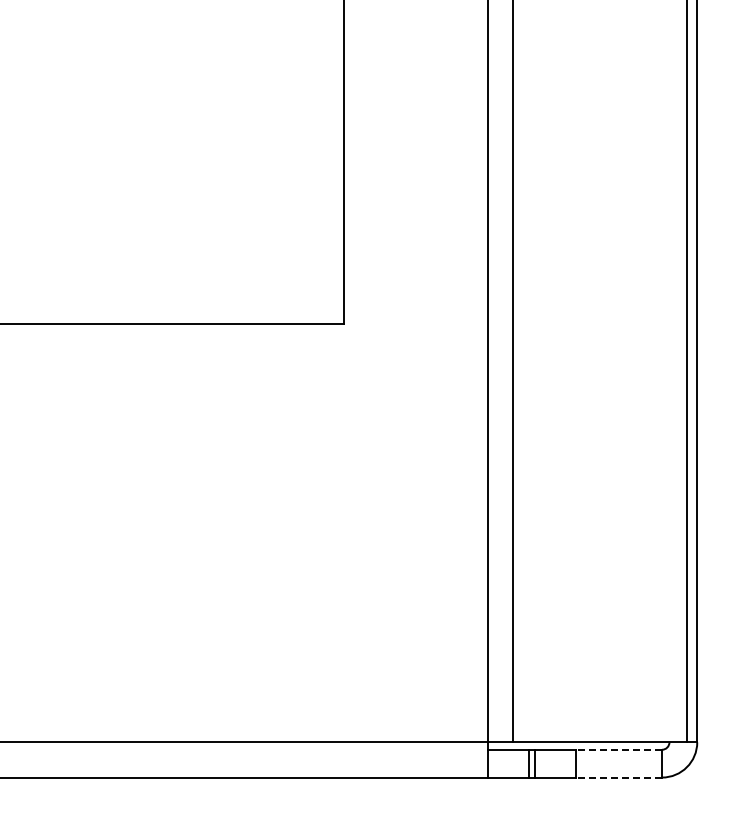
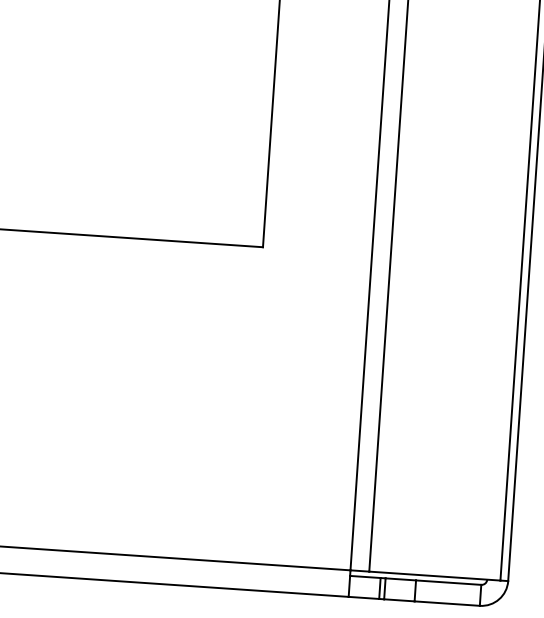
line: (618, 749) -> (448, 582), dashed -> solid
line: (618, 777) -> (447, 603), dashed -> solid

